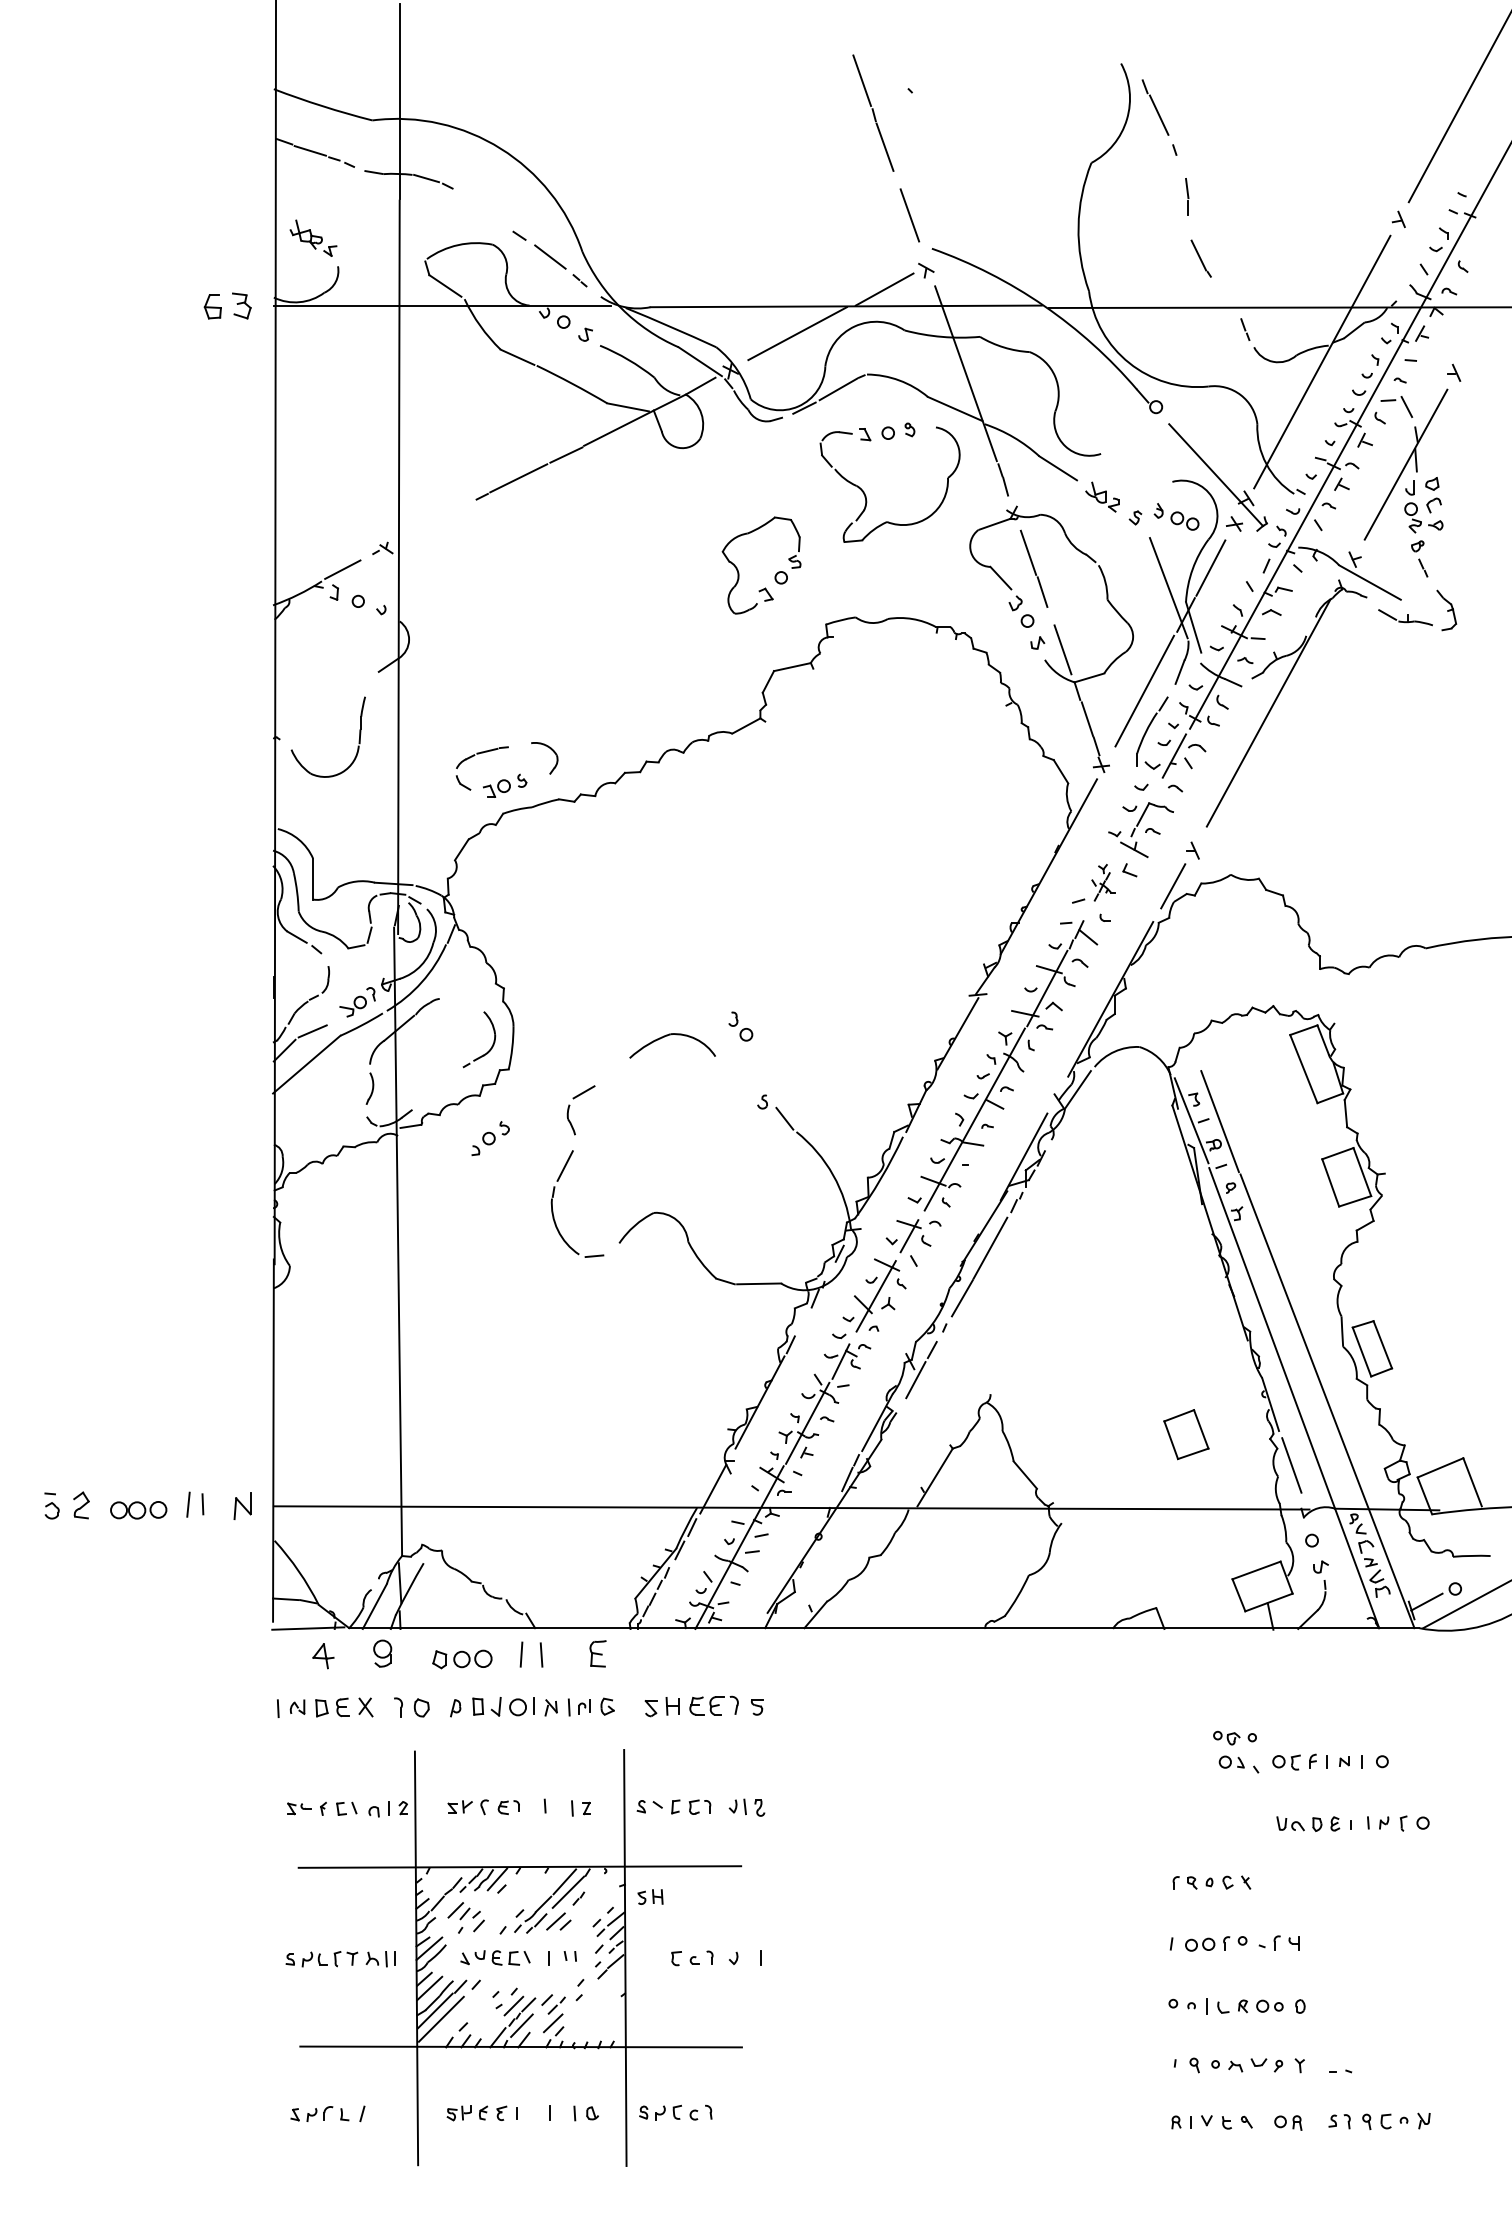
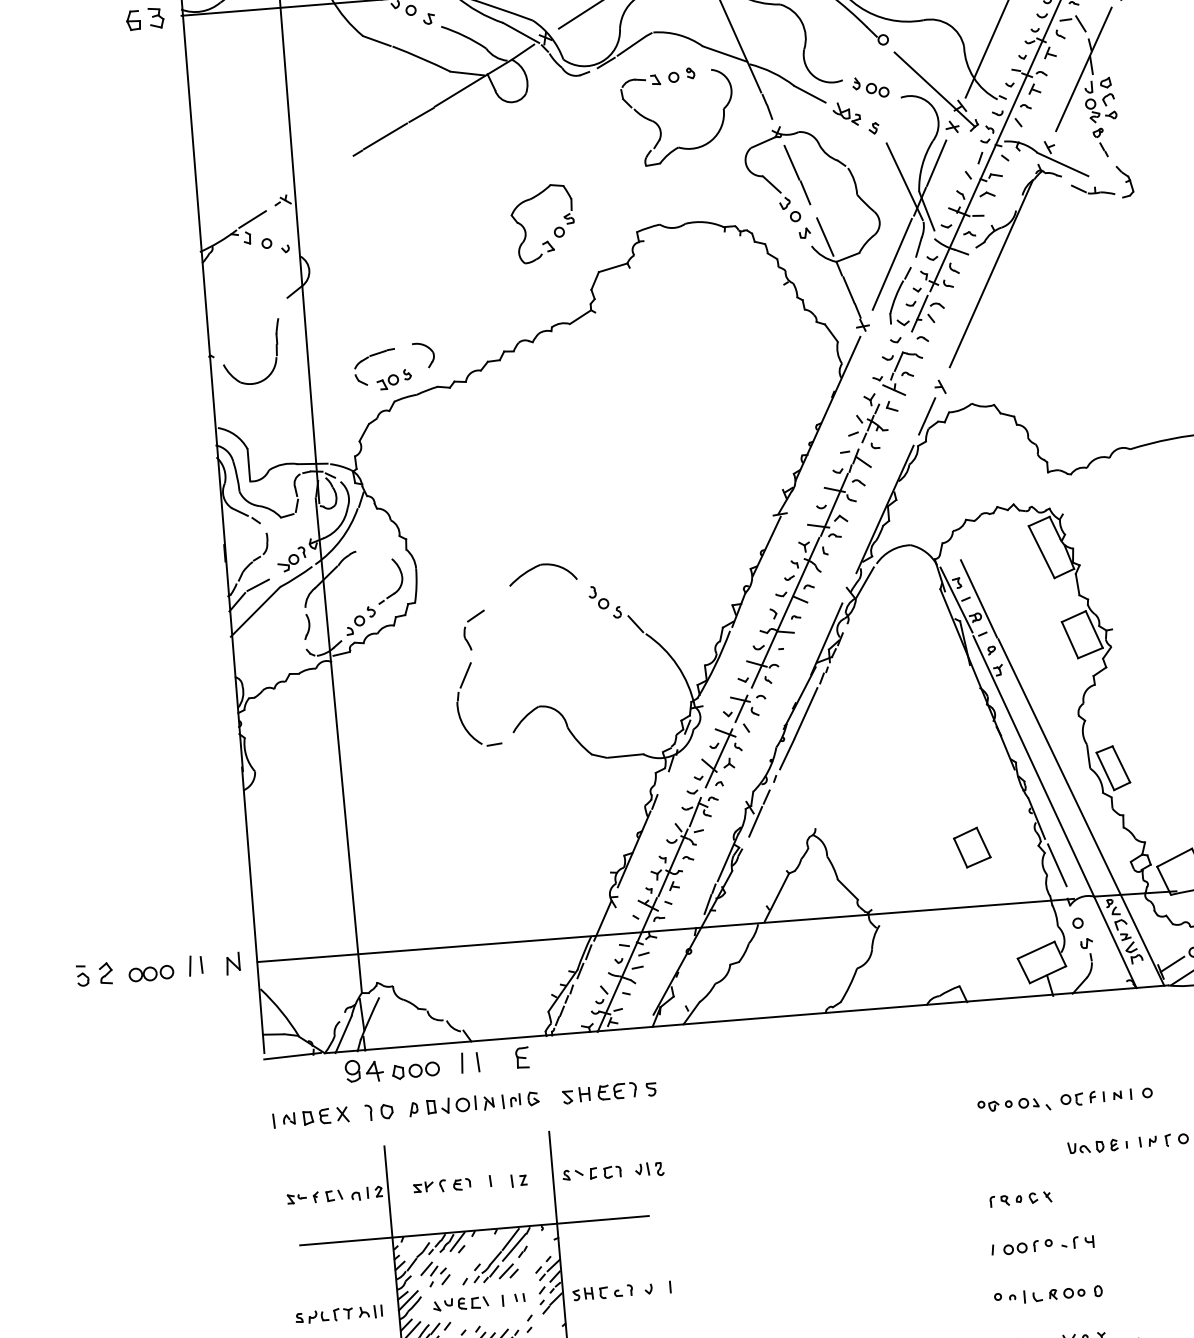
part: (1176, 516) -> (870, 87), moved
part: (775, 574) -> (554, 229), moved
part: (1103, 882) -> (871, 417), size x1.67
part: (740, 1026) -> (598, 597), moved
part: (490, 1138) -> (360, 620), moved
part: (323, 1656) -> (374, 1071), moved
part: (1234, 1737) -> (994, 1105), moved
part: (650, 1896) -> (583, 1293), moved

